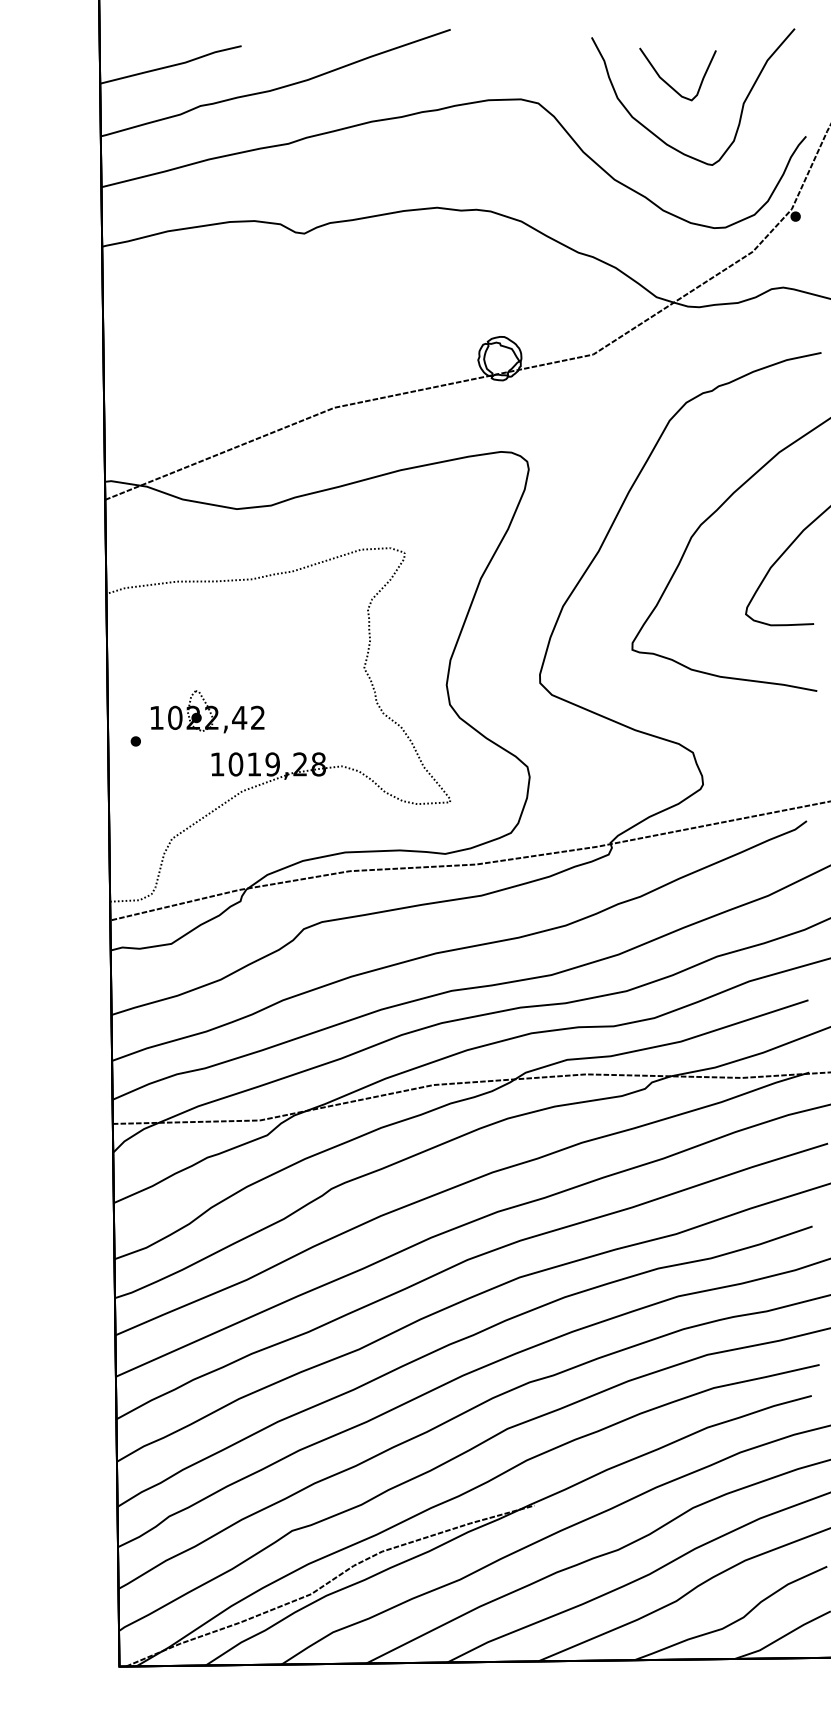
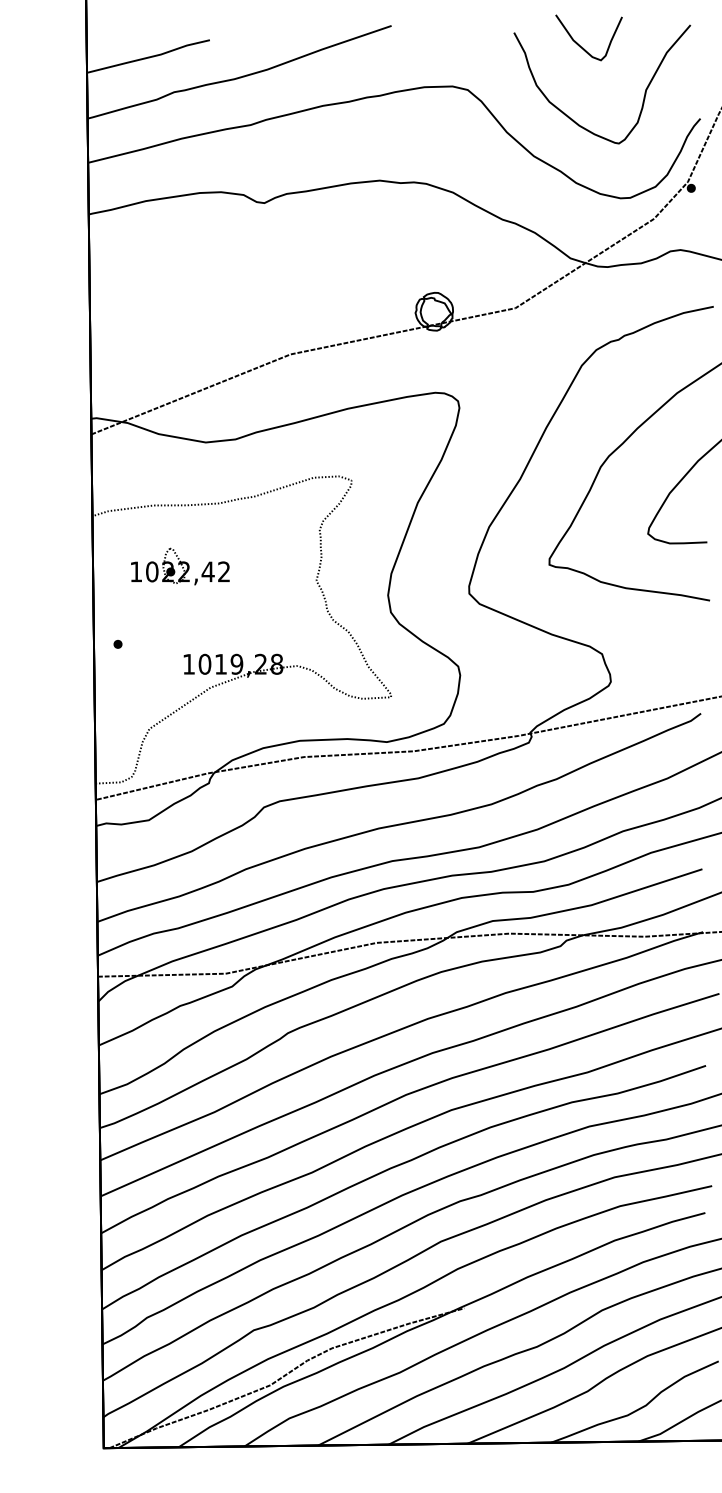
curve: (671, 85) -> (583, 47), moved
part: (207, 711) -> (180, 566), moved

